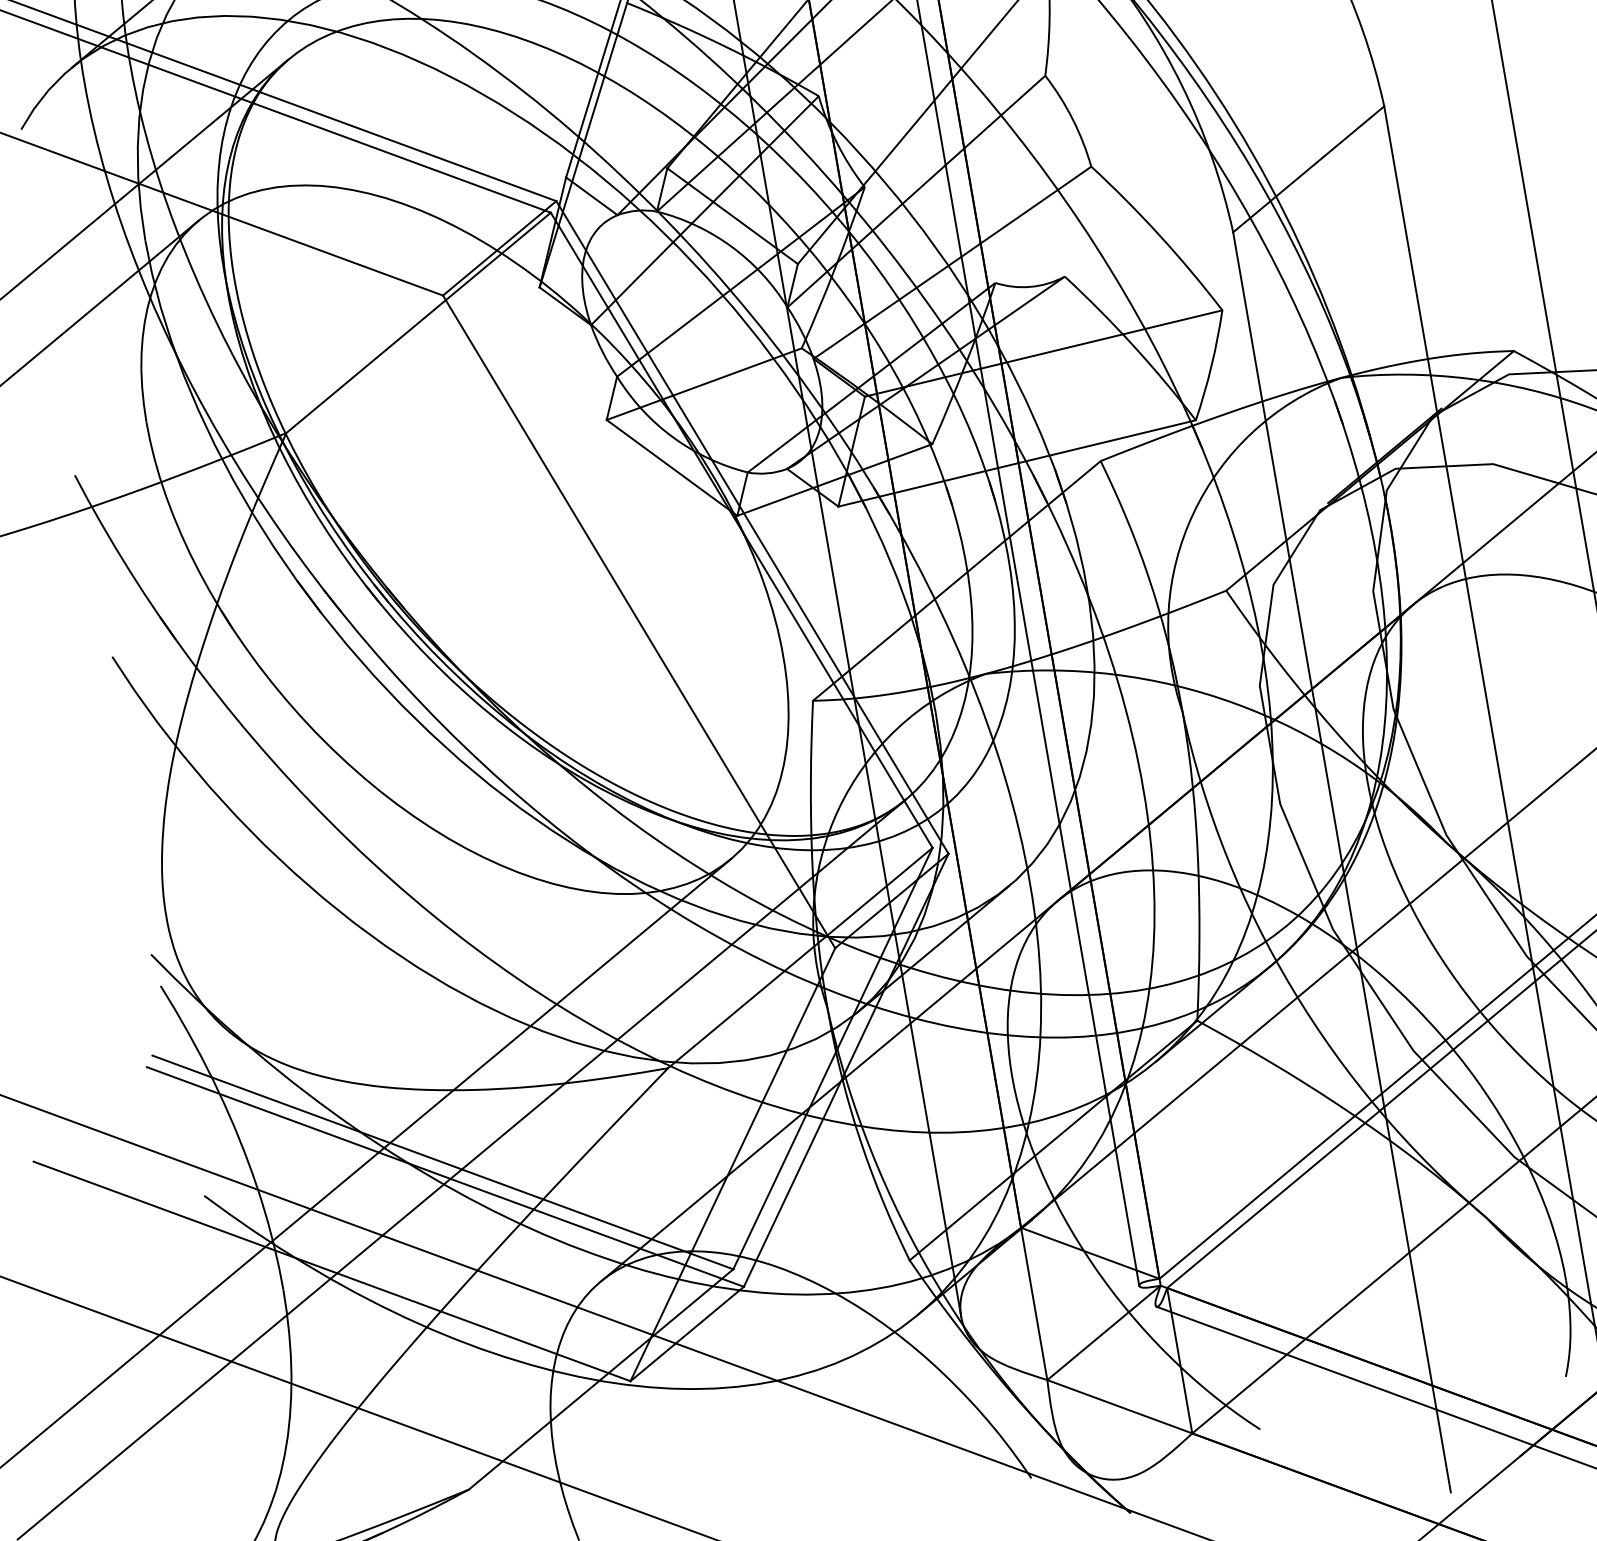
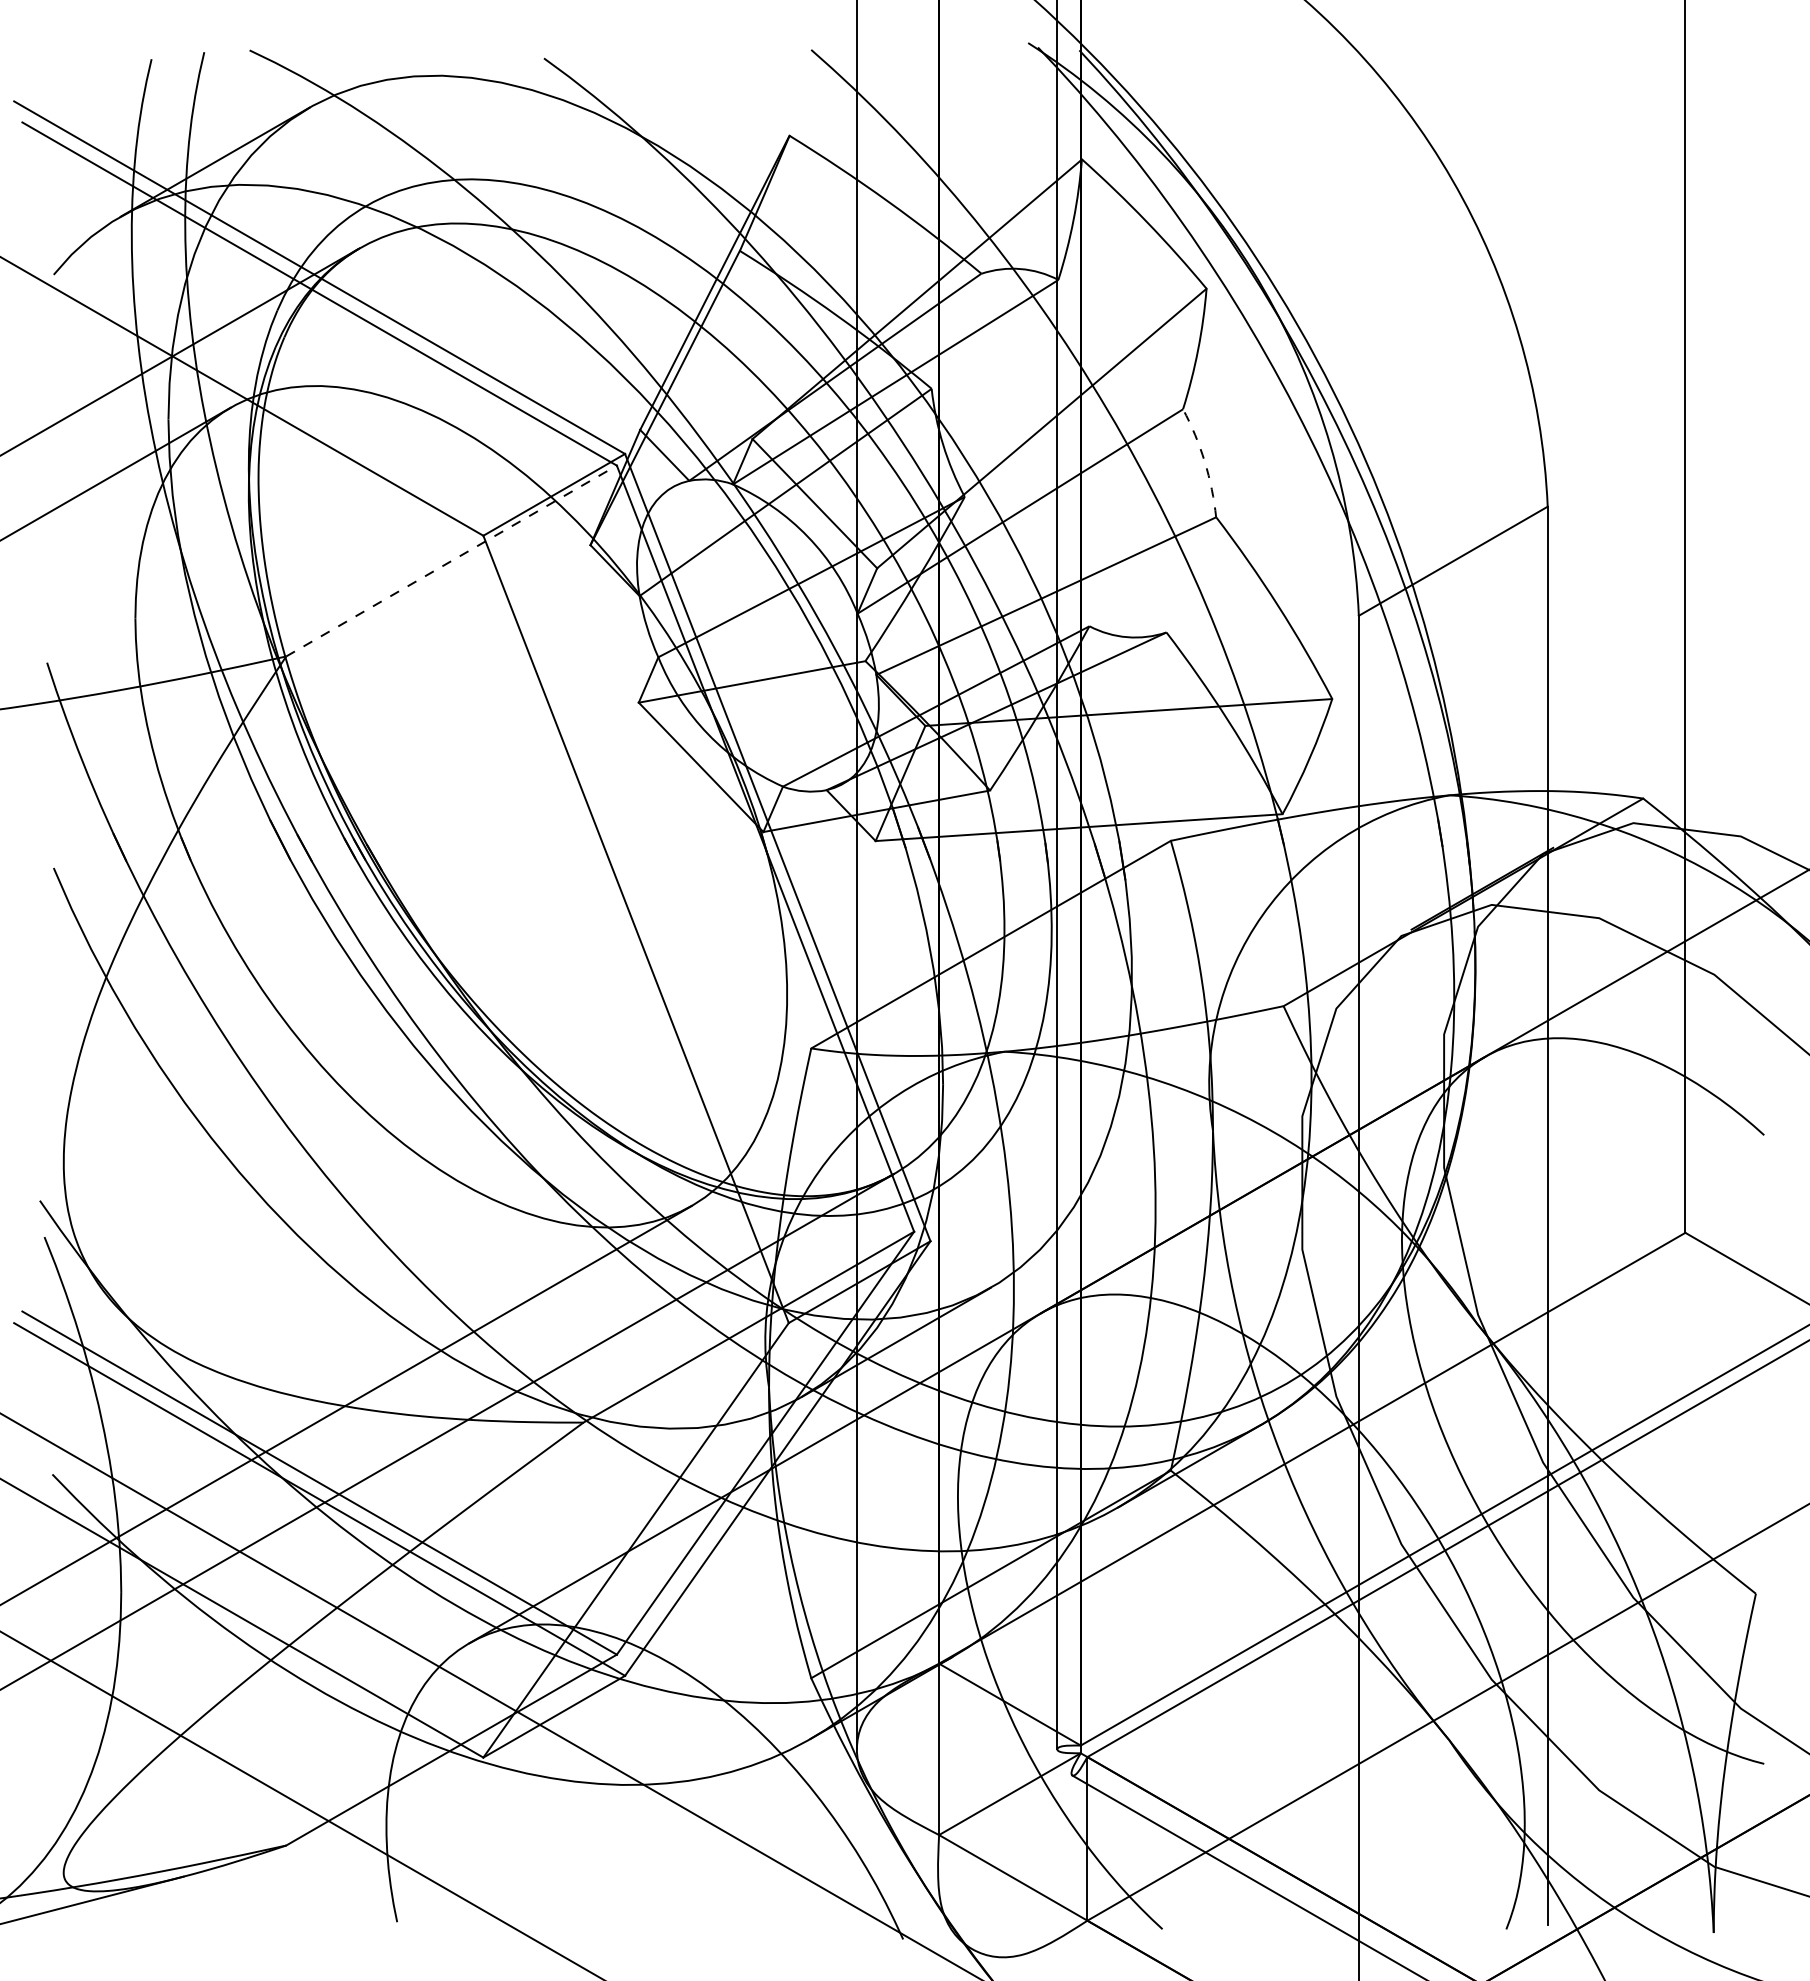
arc: (1072, 118) -> (1204, 461), solid -> dashed
line: (418, 323) -> (451, 561), solid -> dashed

